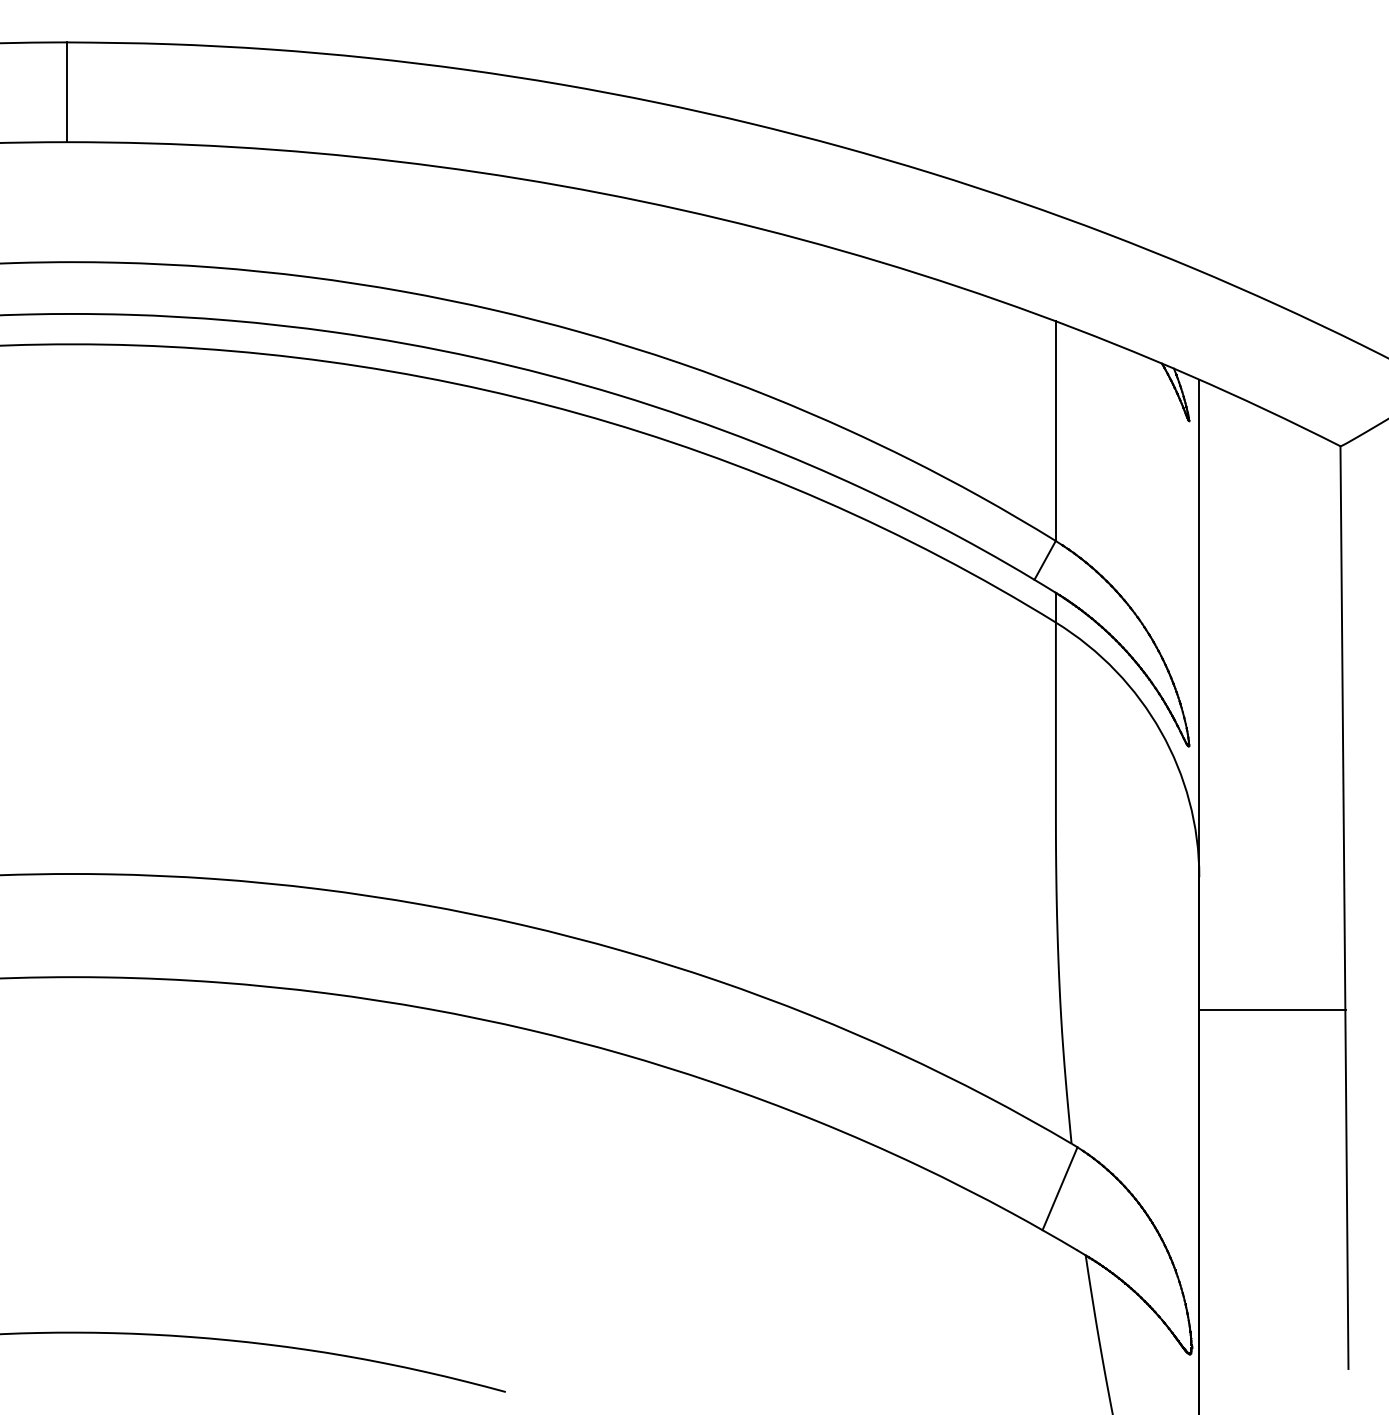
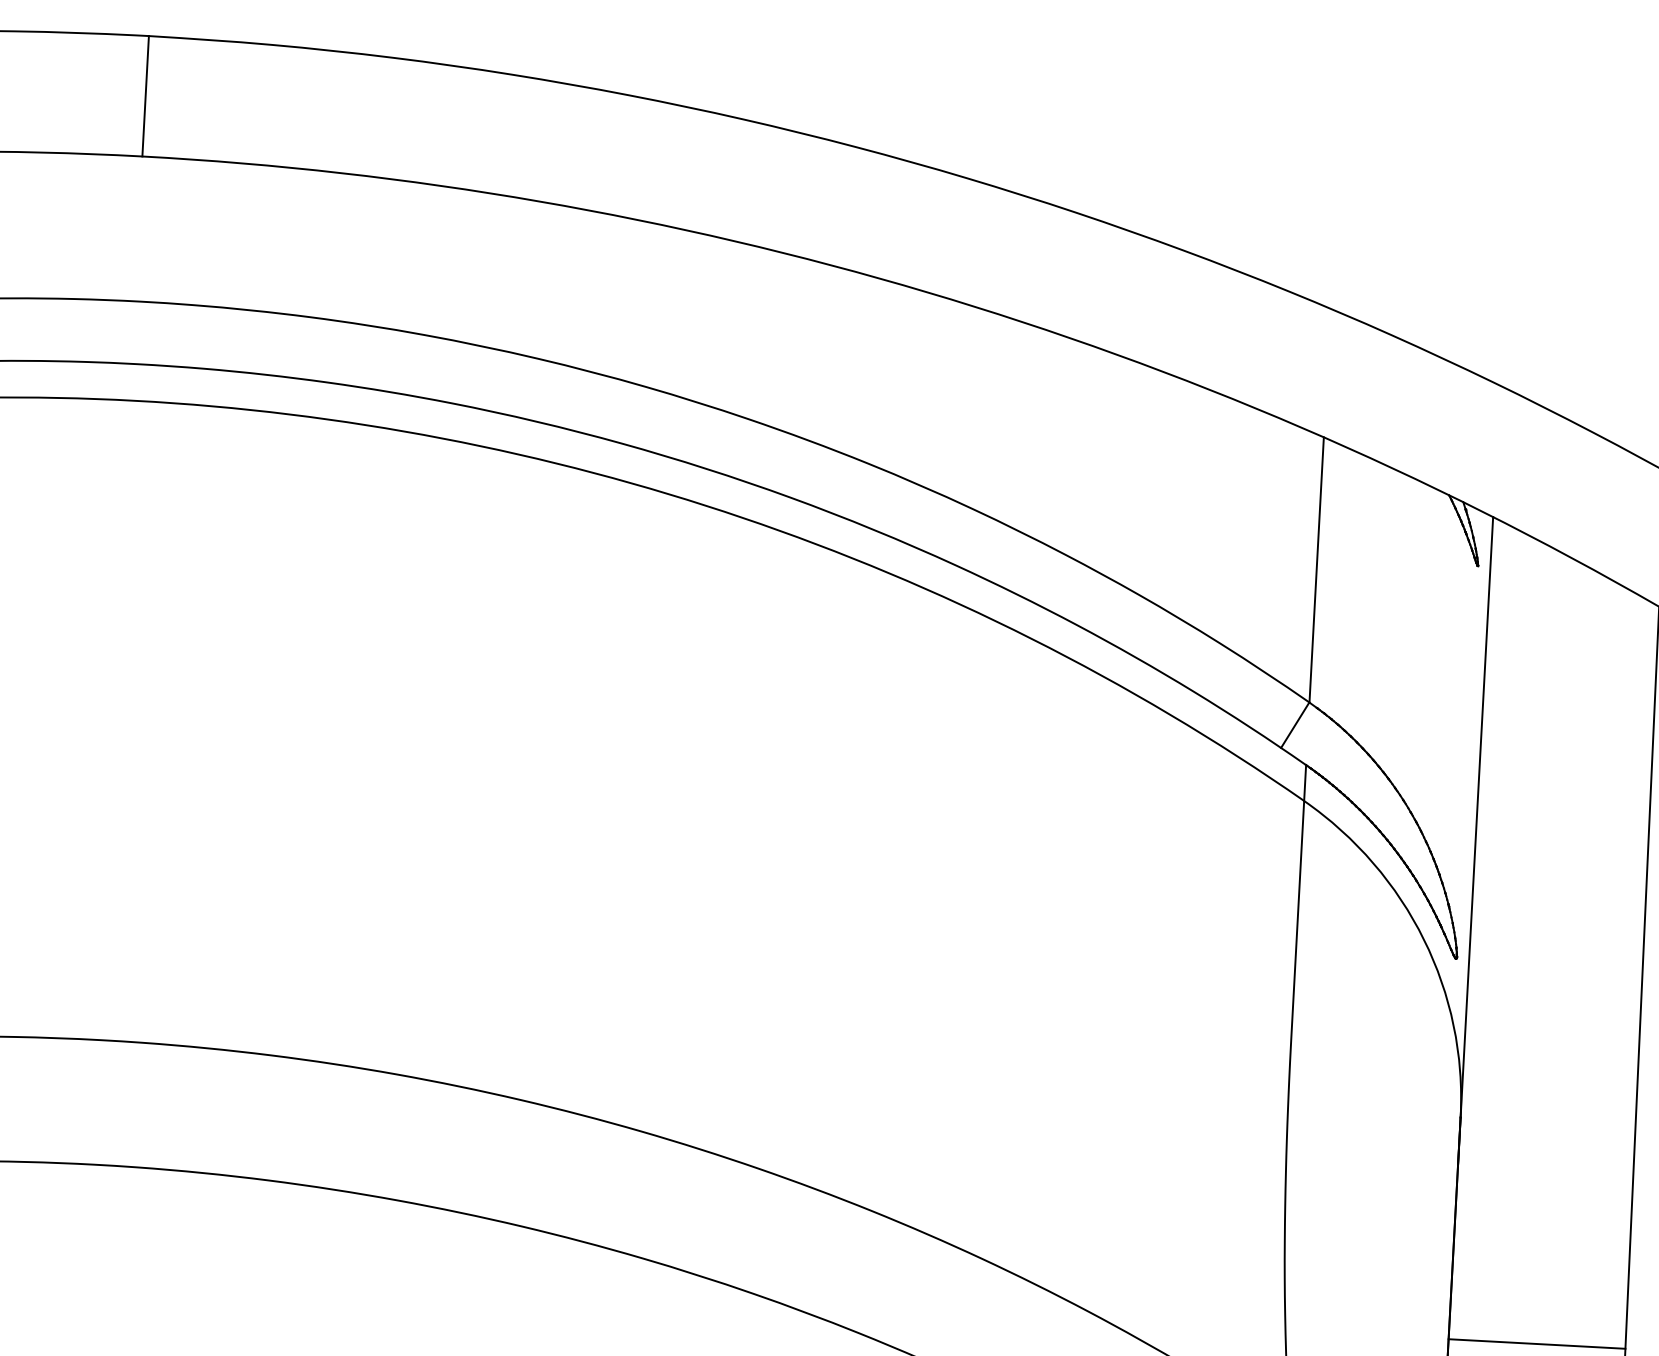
line: (1272, 1009) -> (1536, 1343), moved

